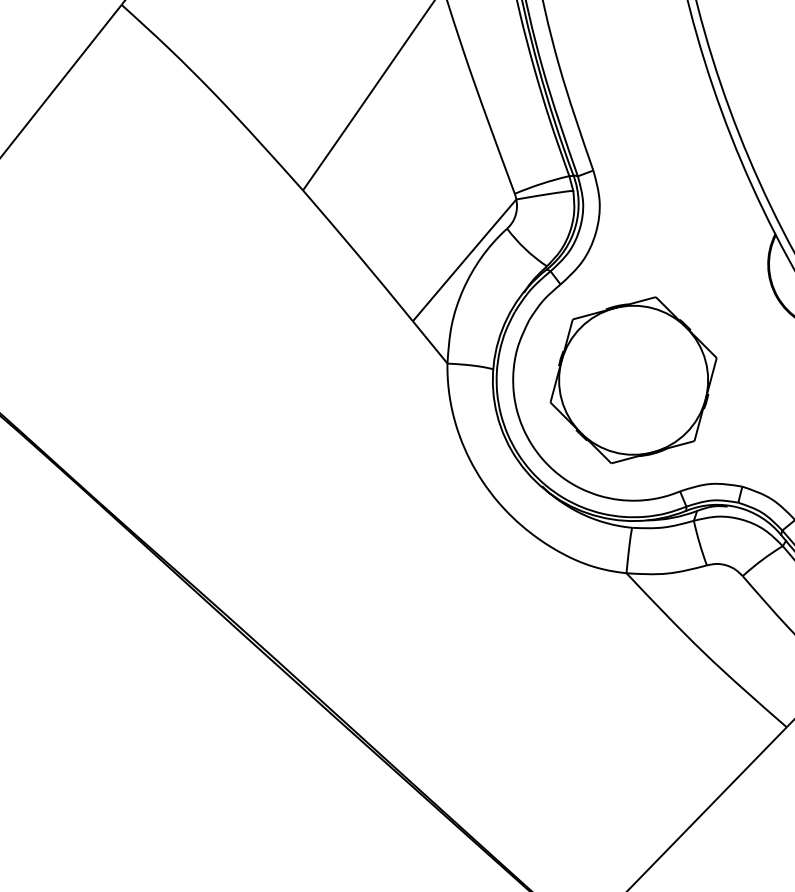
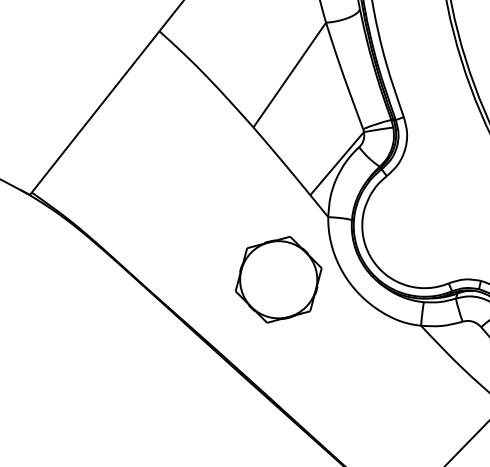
part: (633, 379) -> (278, 279), moved

